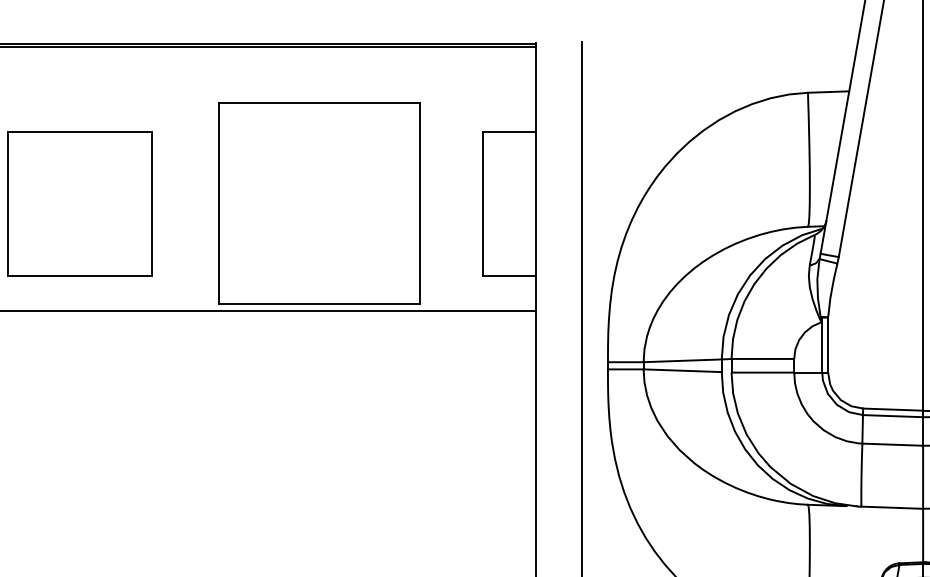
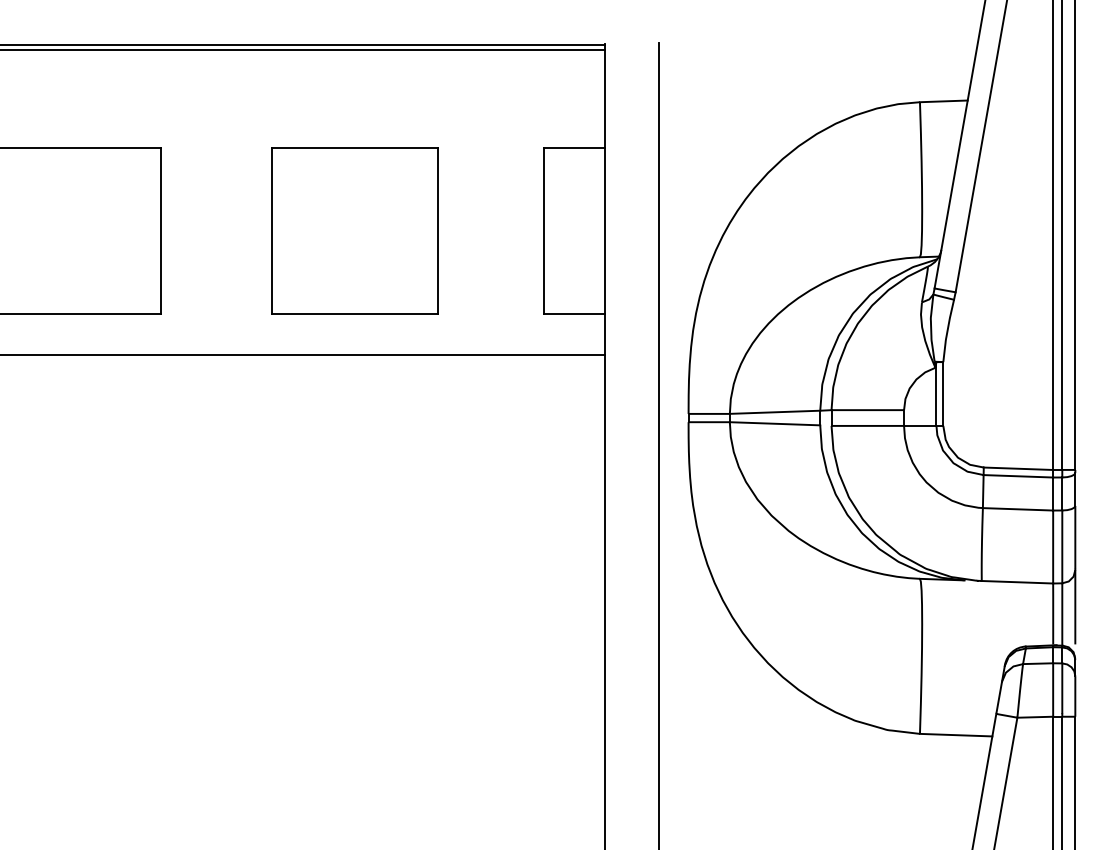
part: (319, 203) -> (354, 230), size x0.71

